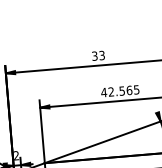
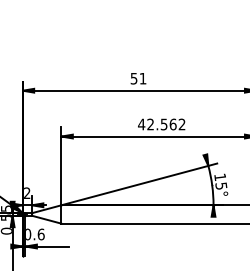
text: (98, 55) -> (138, 78), 33 -> 51
text: (136, 89) -> (181, 124), 42.565 -> 42.562

